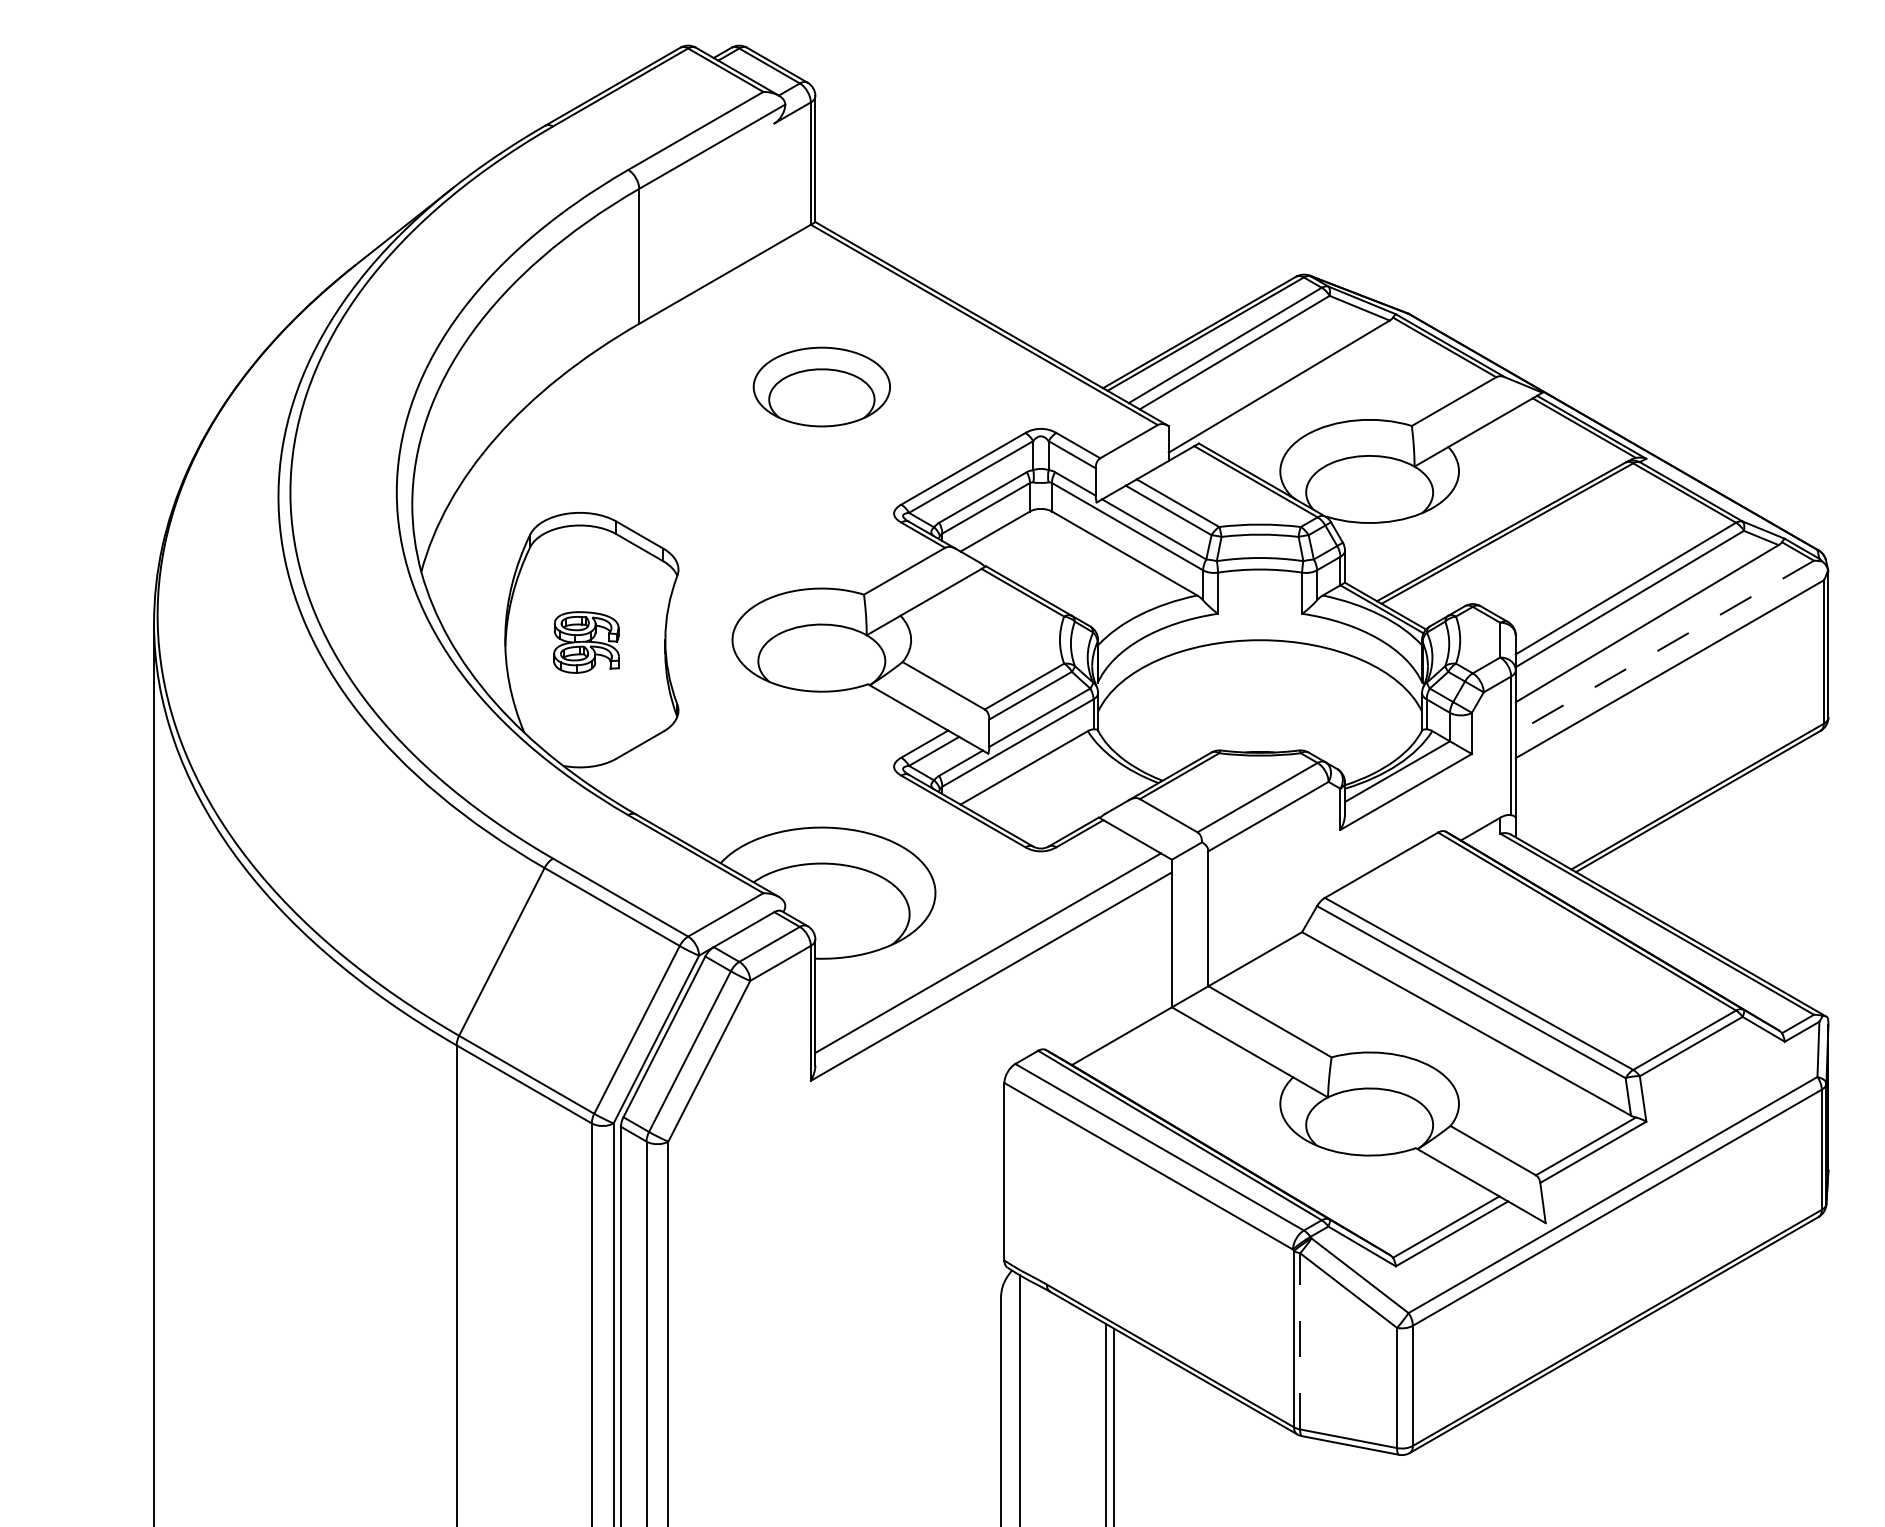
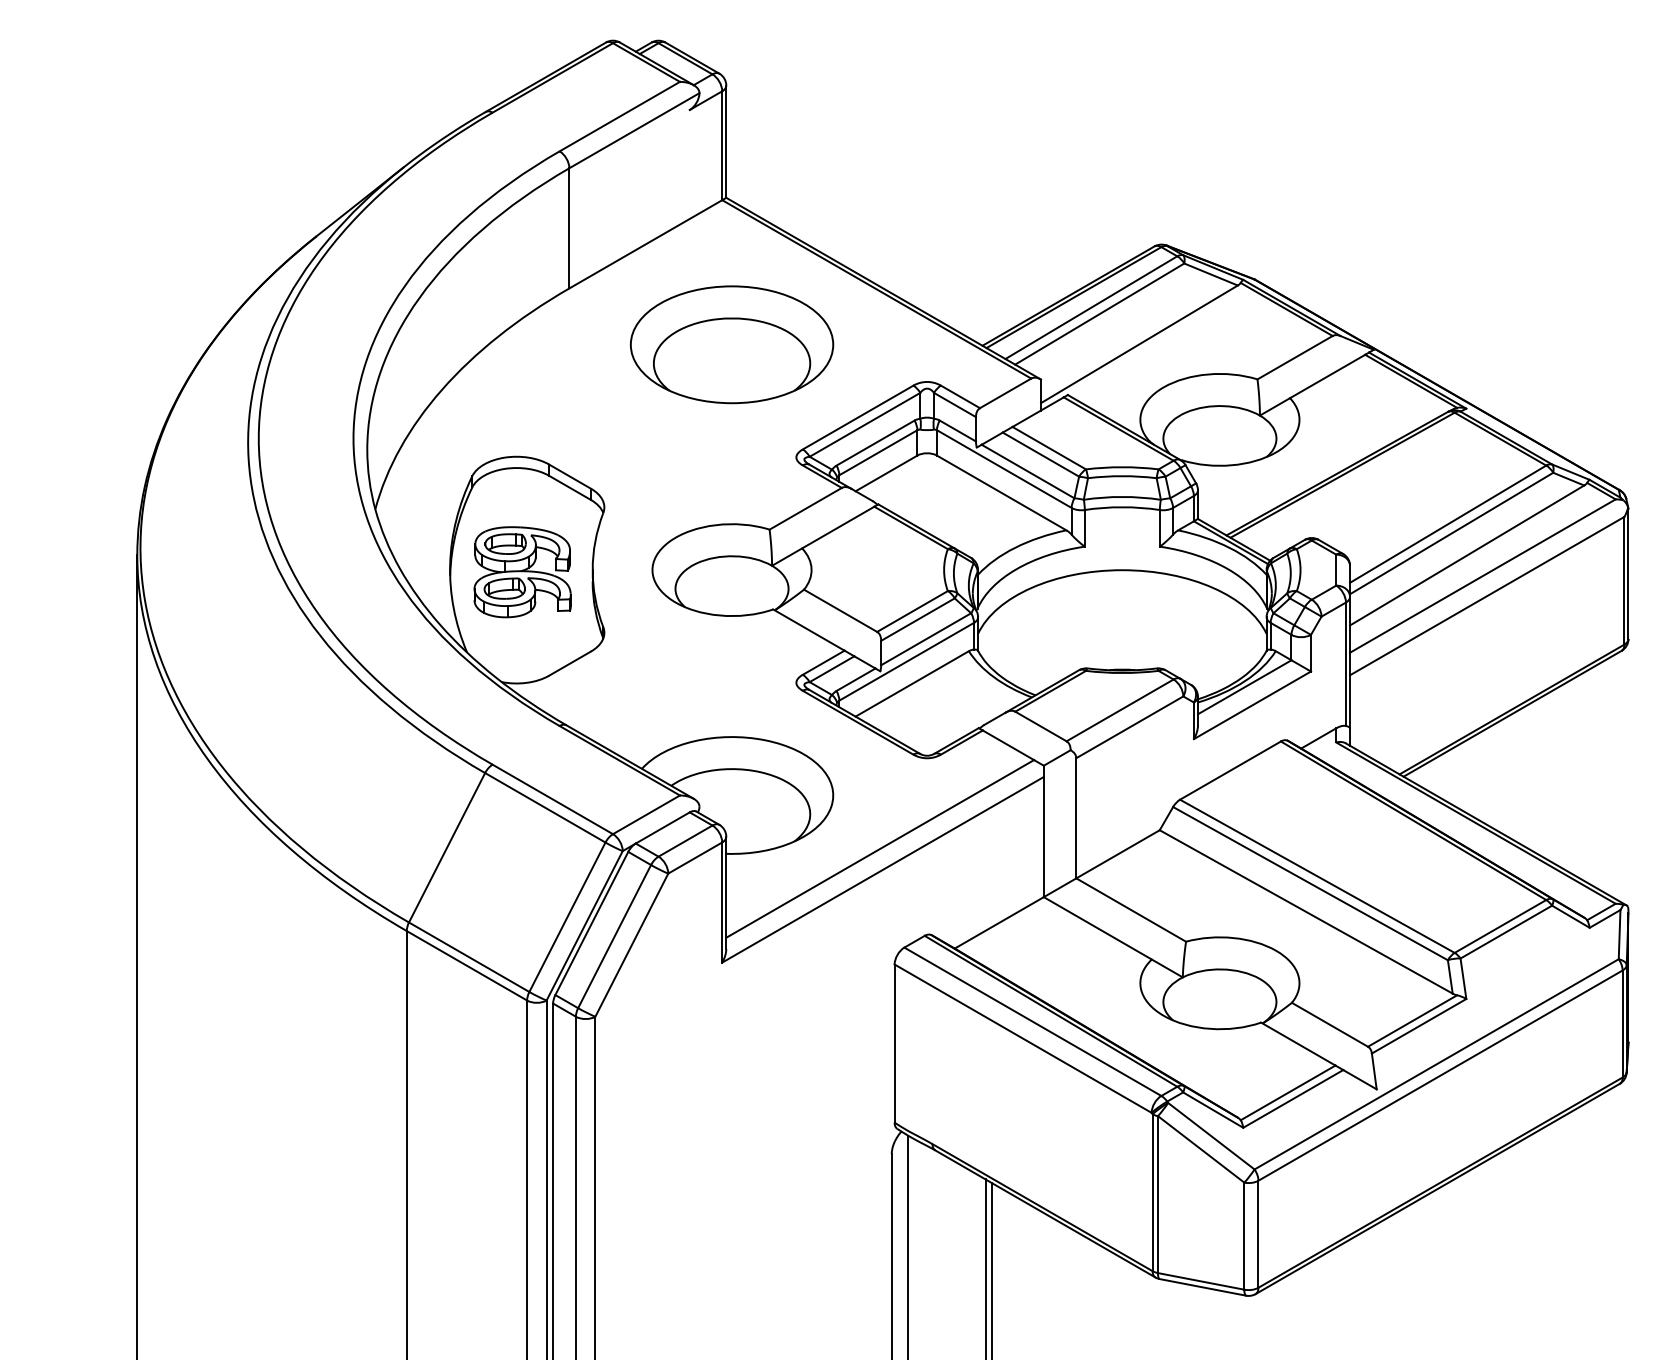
part: (821, 386) -> (731, 344), size x1.67
part: (586, 642) -> (522, 572), size x1.67
line: (1664, 647) -> (1482, 576), dashed -> solid
line: (1300, 1340) -> (1158, 1193), dashed -> solid

